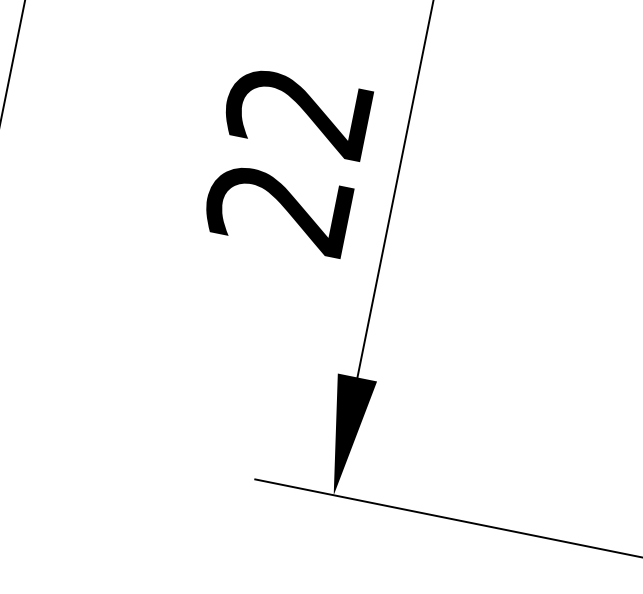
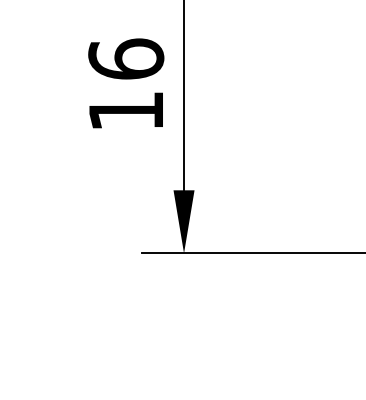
text: (289, 158) -> (126, 84), 22 -> 16

